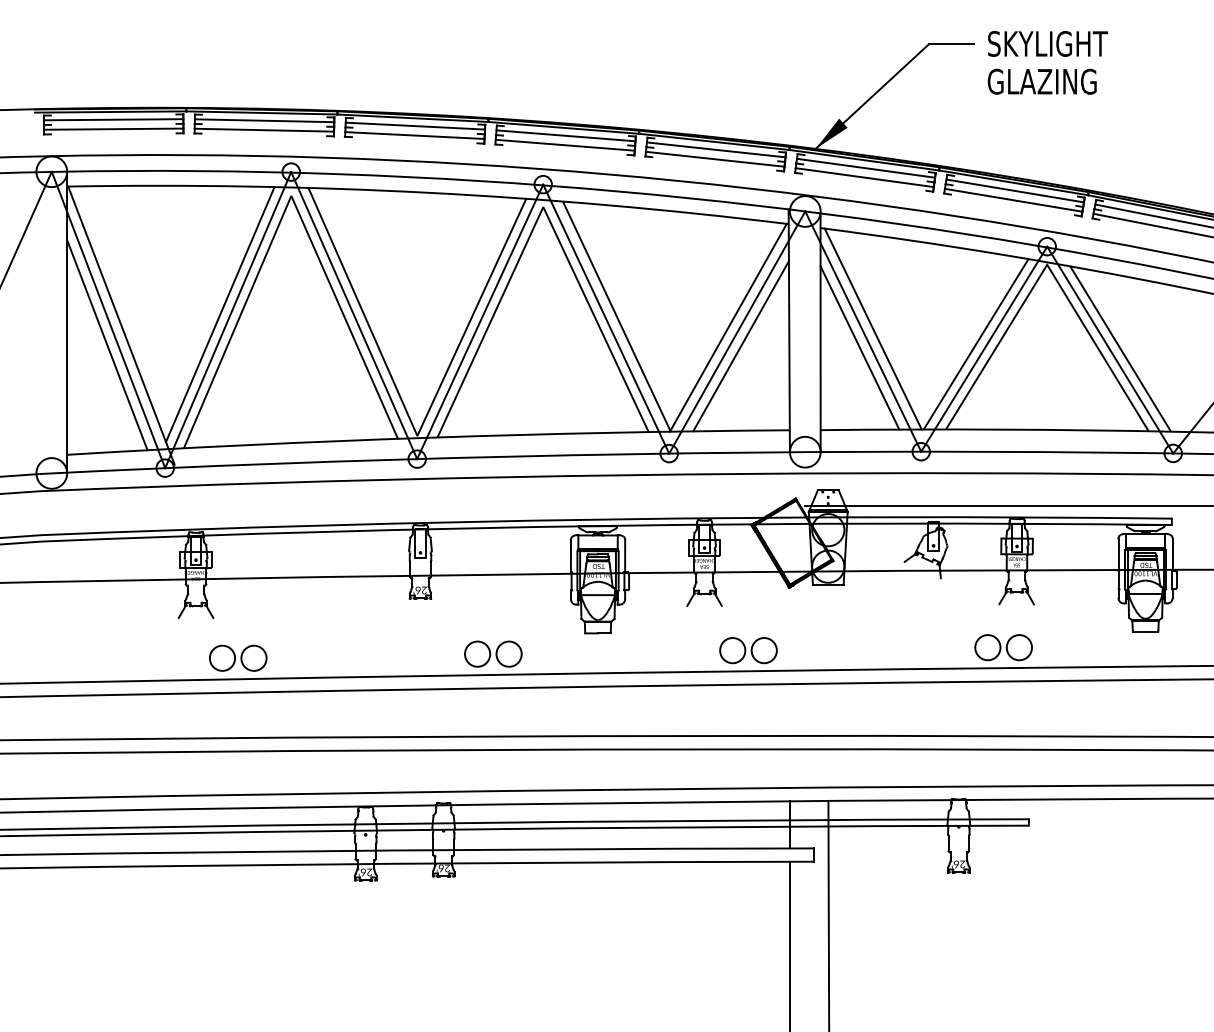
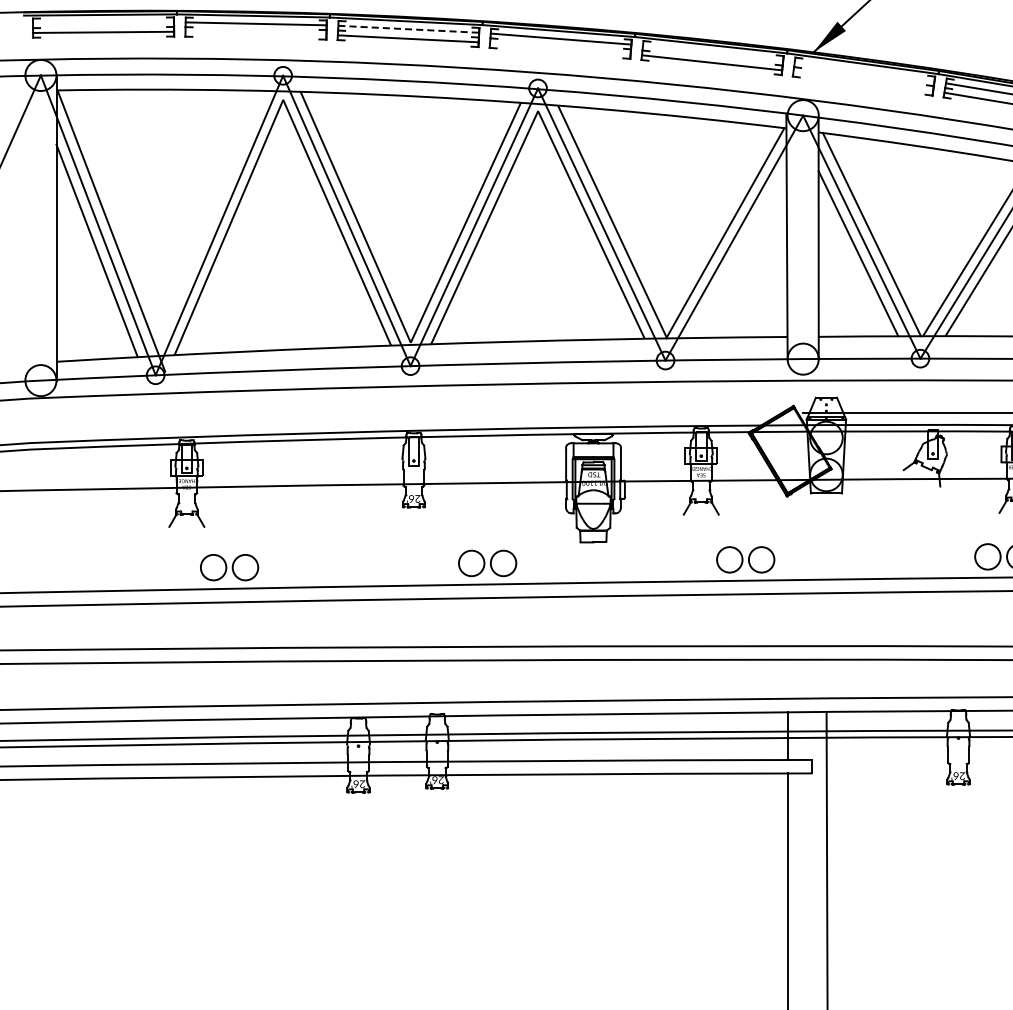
line: (113, 119) -> (103, 22), removed
line: (415, 126) -> (408, 29), solid -> dashed
line: (264, 129) -> (256, 32), removed
line: (564, 144) -> (559, 47), removed
line: (715, 149) -> (712, 52), removed
line: (866, 167) -> (865, 71), removed
line: (864, 177) -> (863, 81), removed
line: (220, 314) -> (211, 219), removed
line: (740, 346) -> (737, 252), removed

